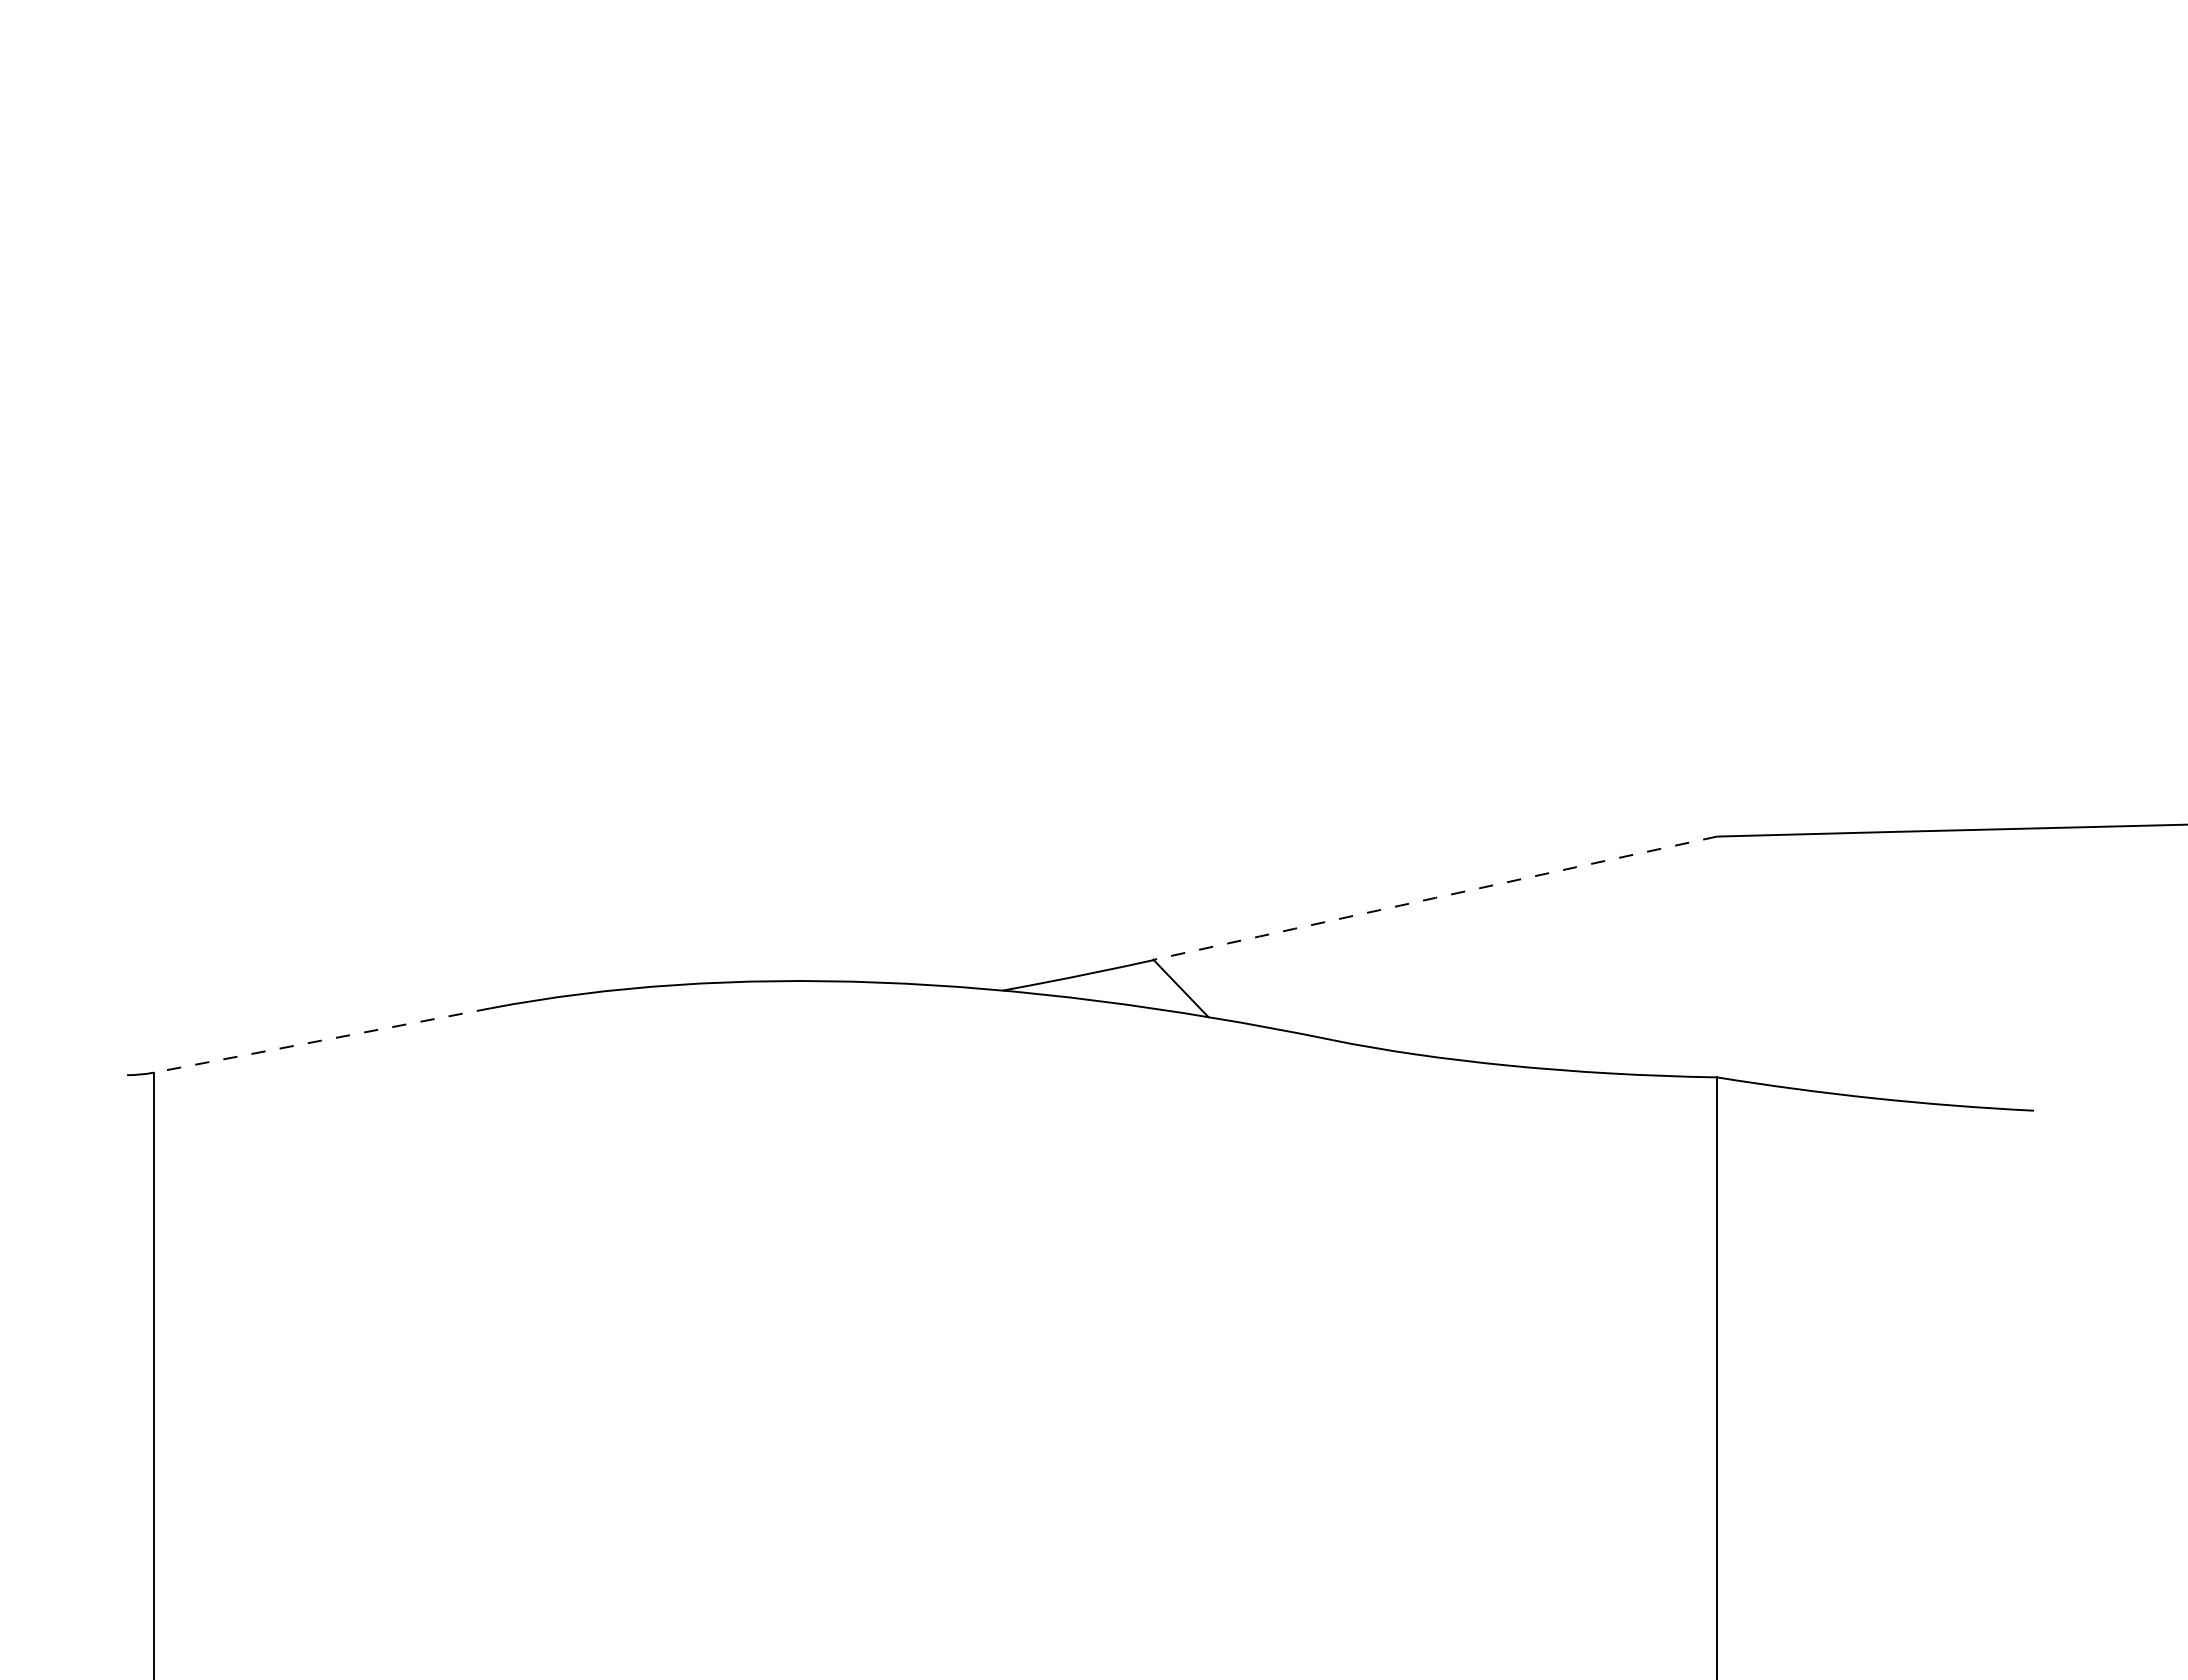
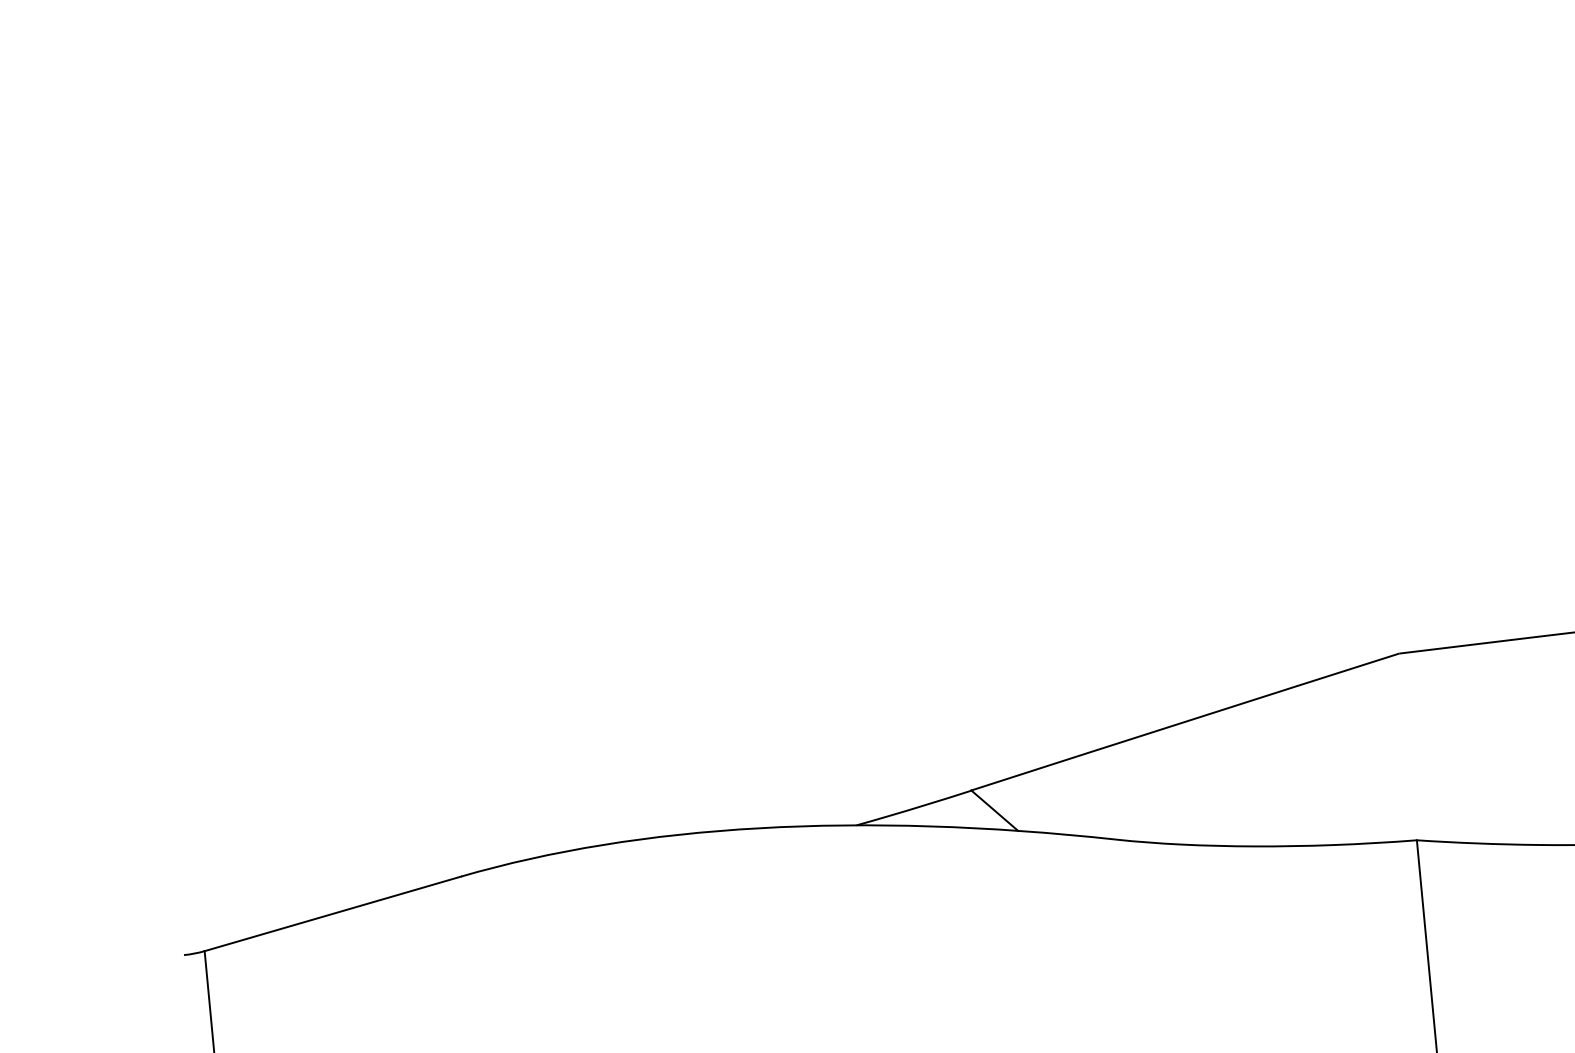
arc: (1435, 897) -> (1185, 721), dashed -> solid
line: (321, 1040) -> (332, 913), dashed -> solid

